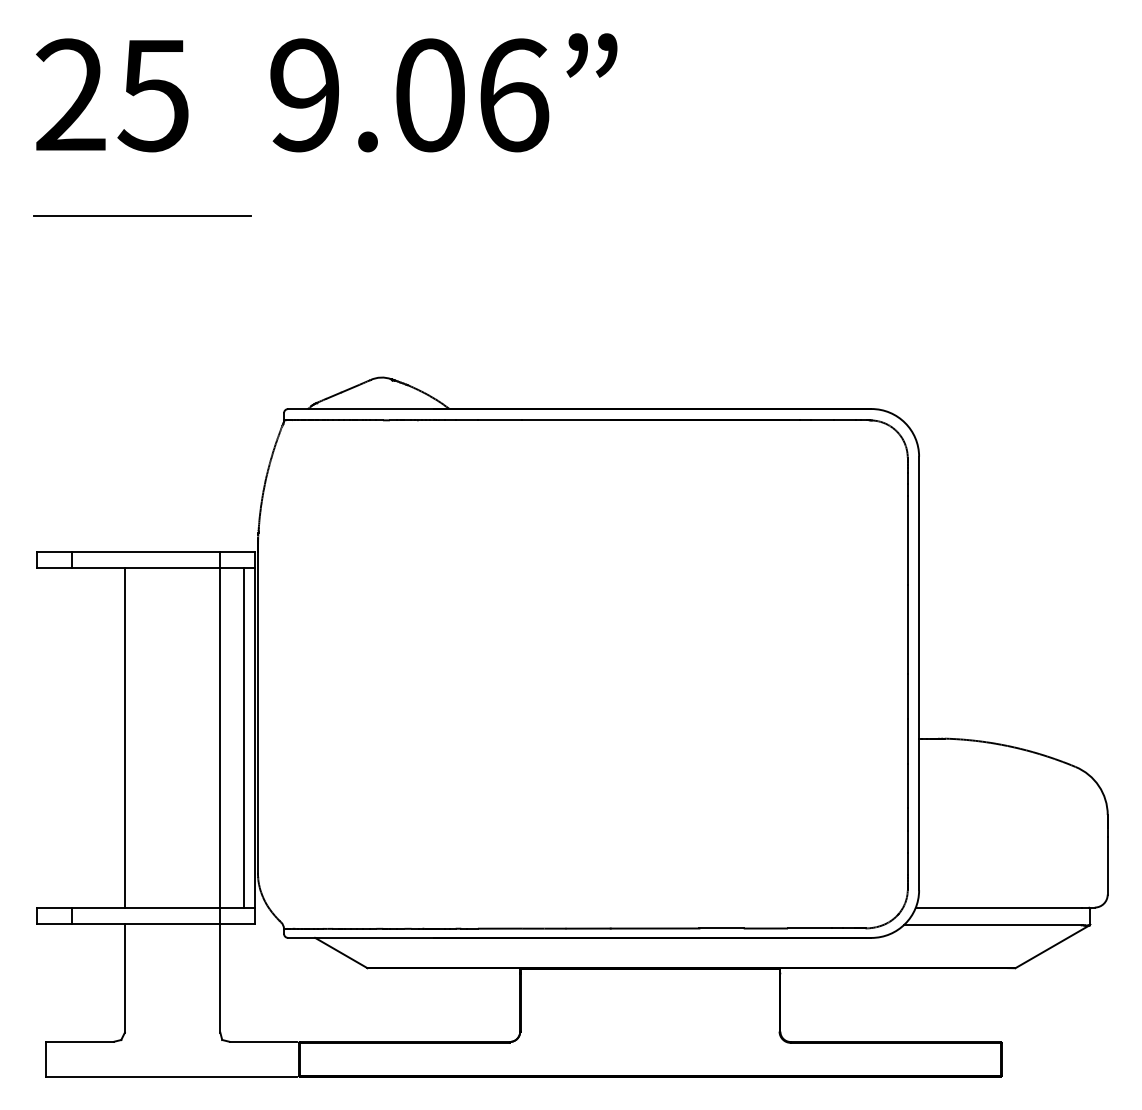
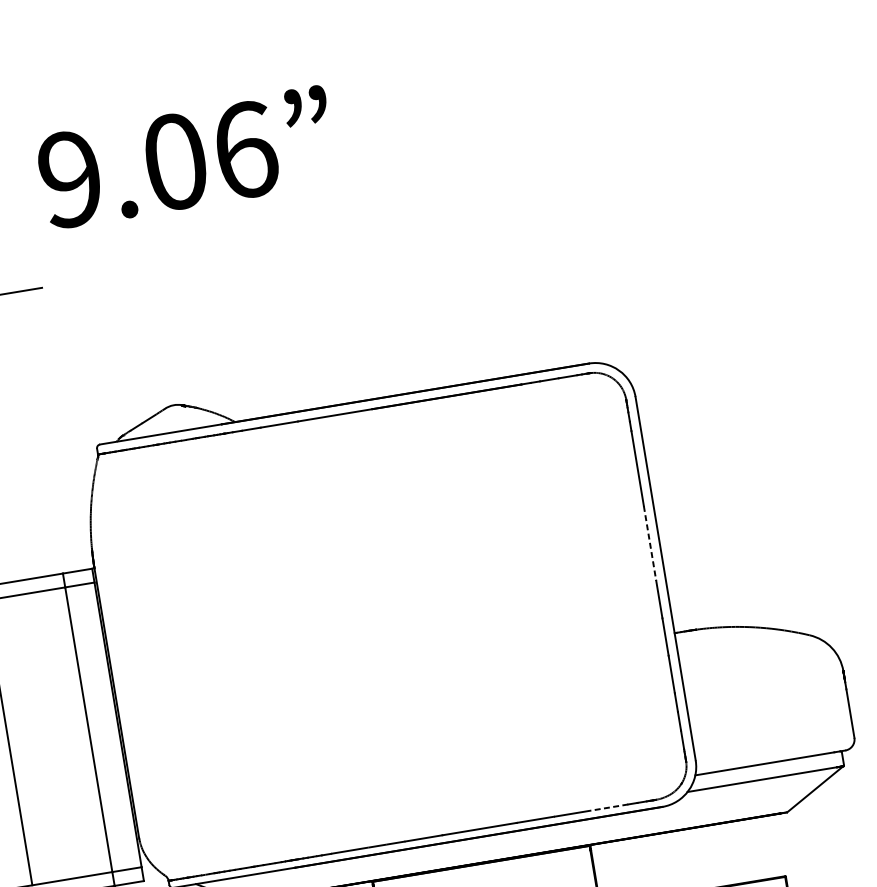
line: (907, 629) -> (649, 543), solid -> dashed
line: (244, 737) -> (108, 725), removed
line: (809, 928) -> (609, 807), solid -> dashed

